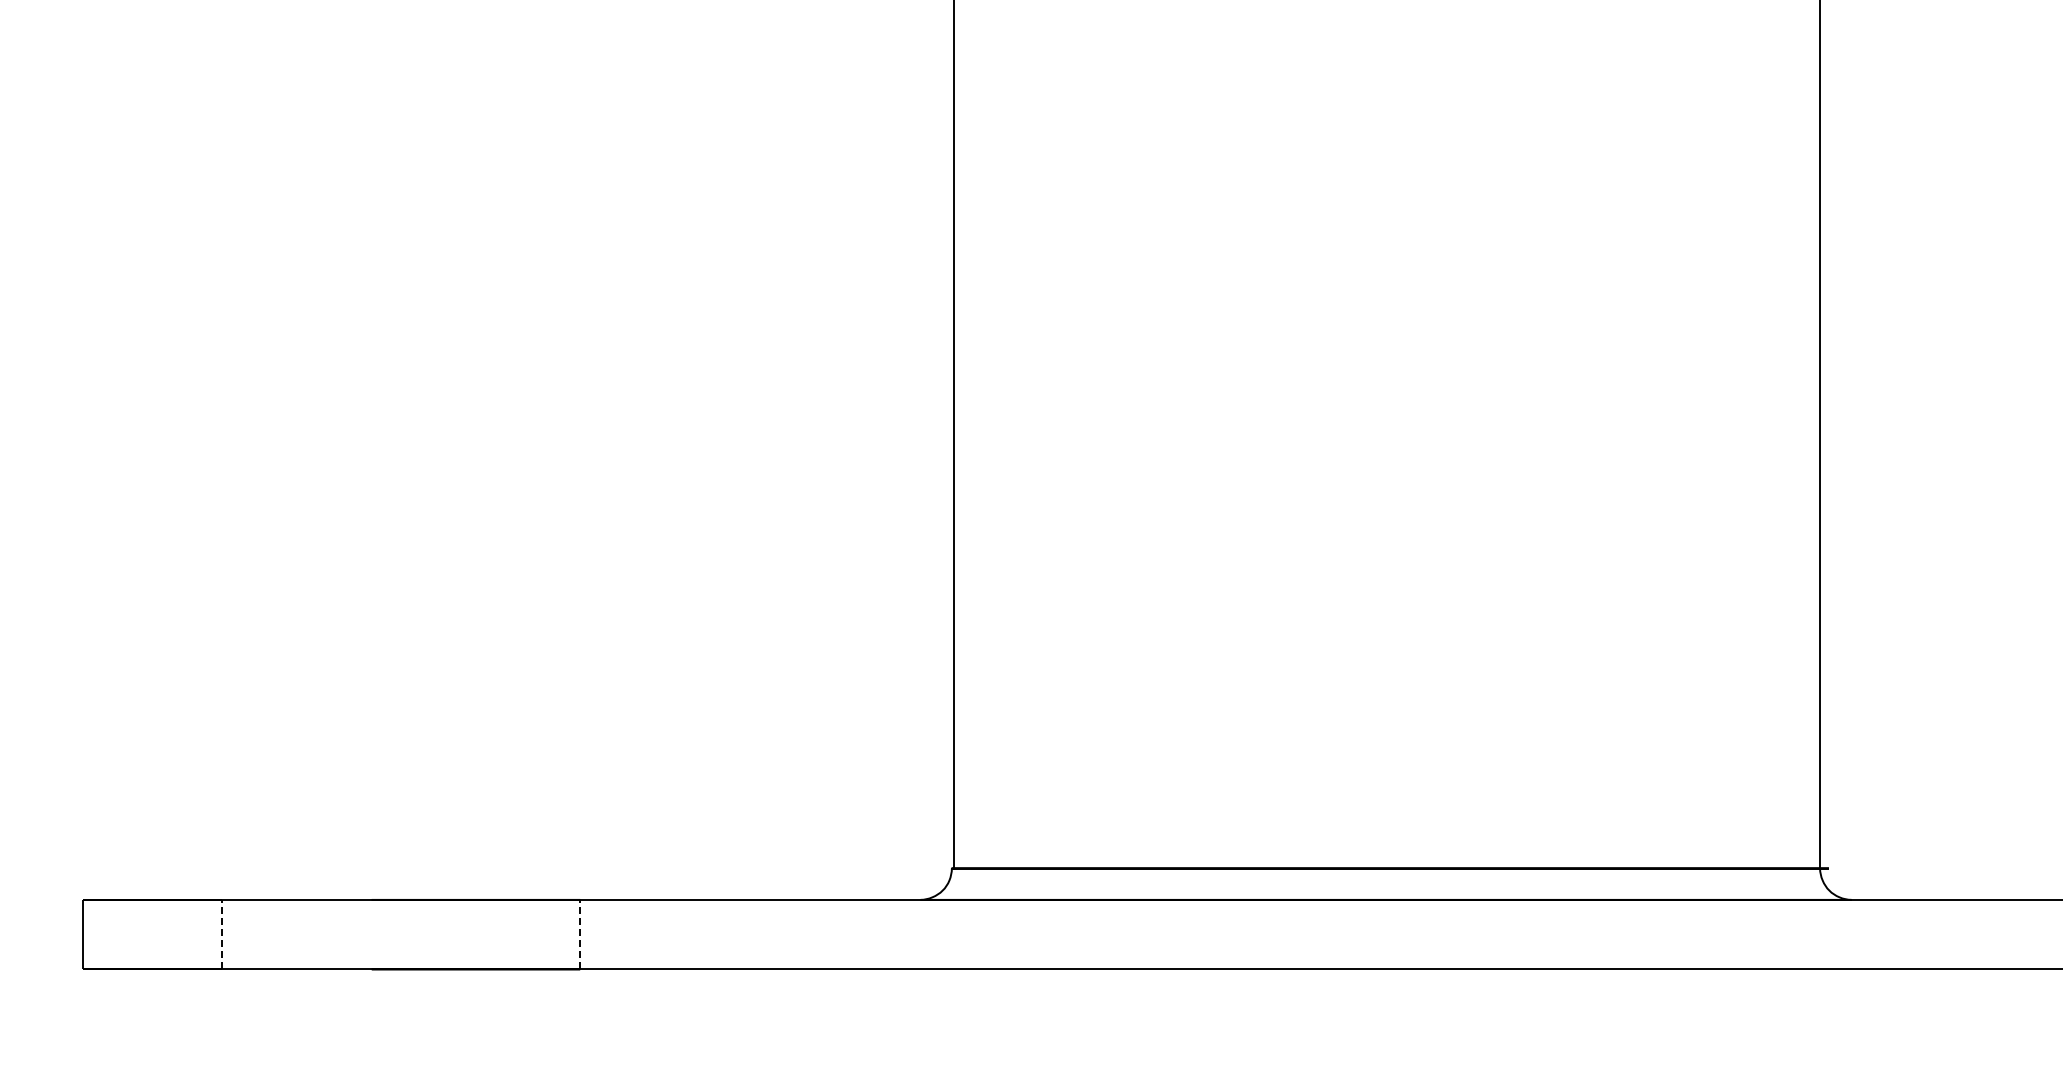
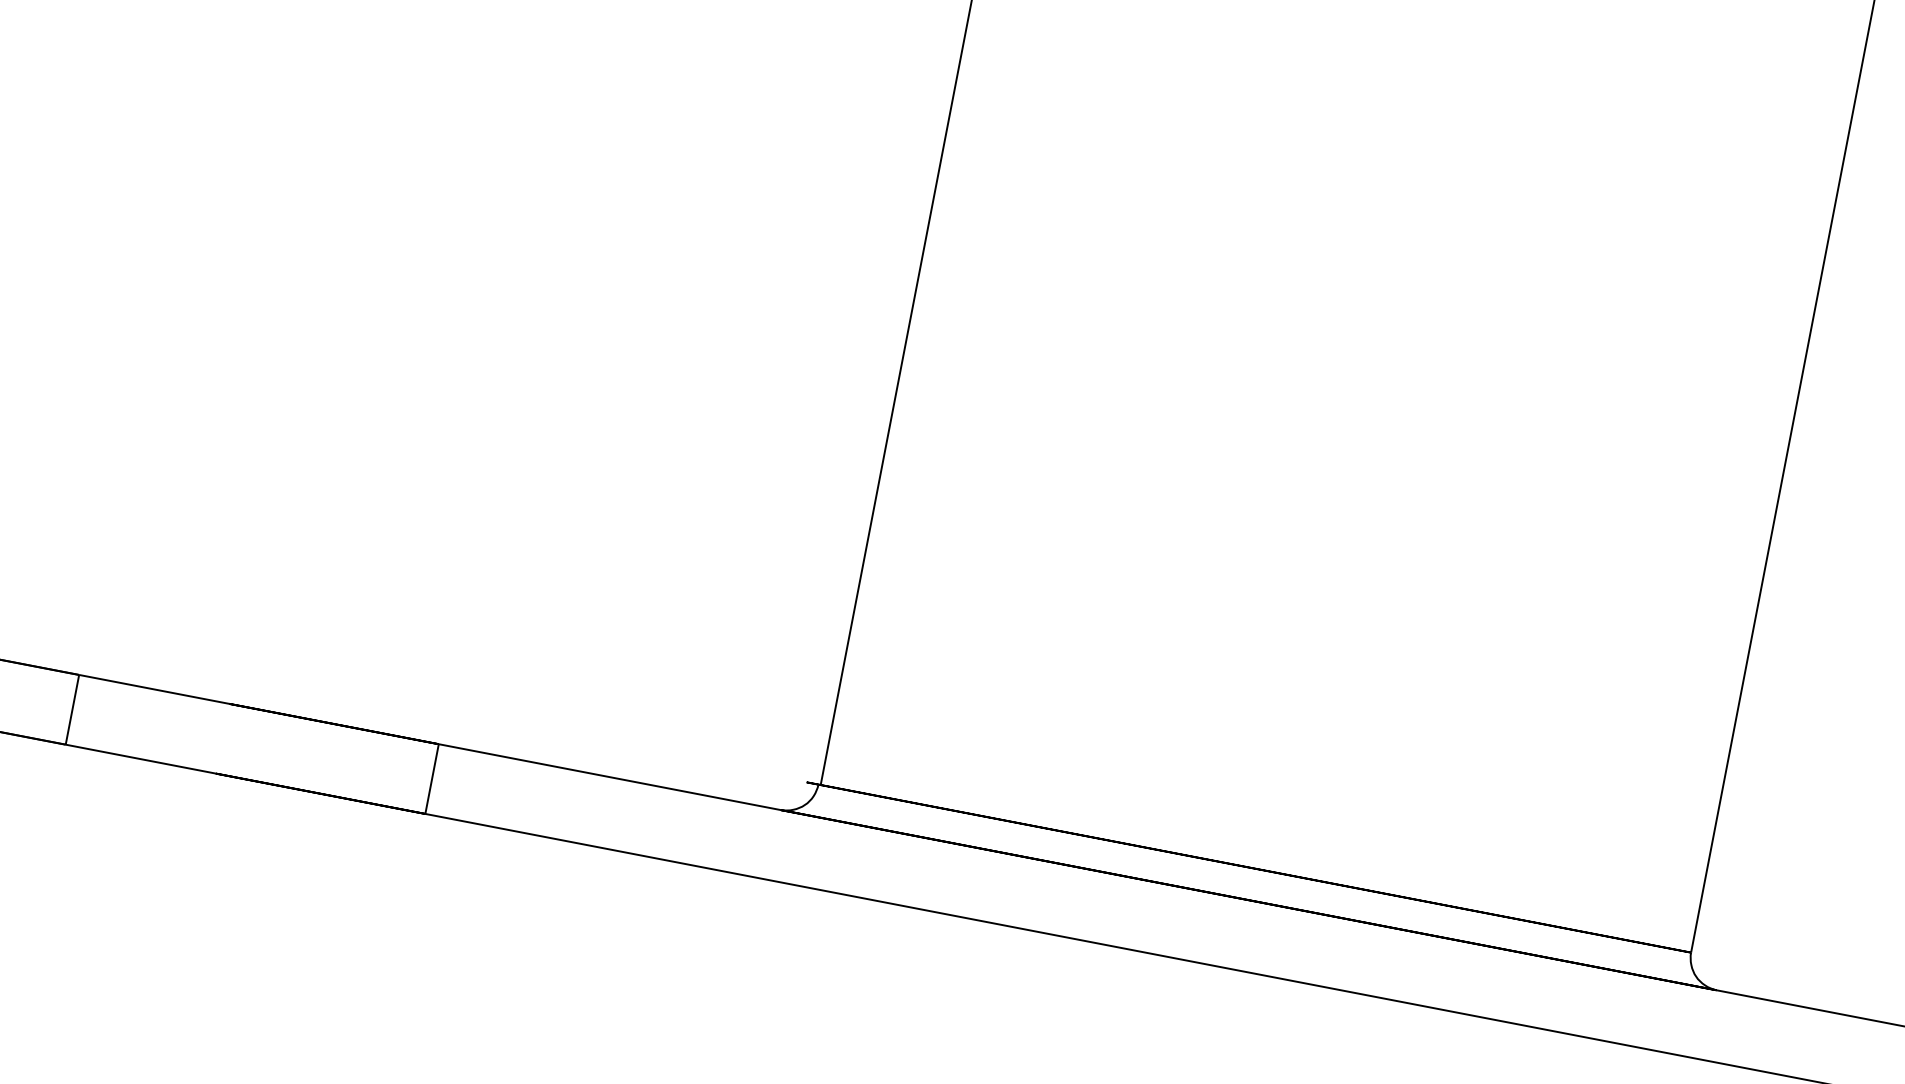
line: (222, 934) -> (72, 709), dashed -> solid
line: (580, 934) -> (432, 779), dashed -> solid

